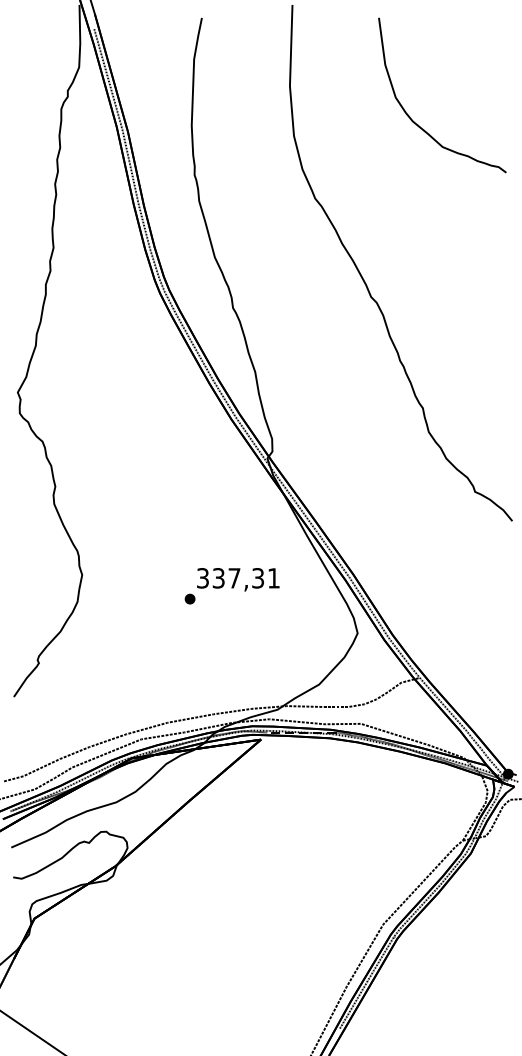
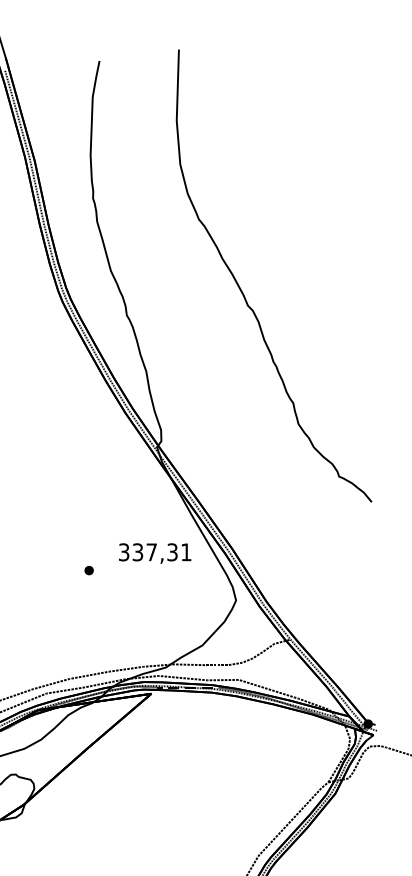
curve: (418, 124) -> (289, 154), removed
text: (238, 579) -> (155, 553), moved

